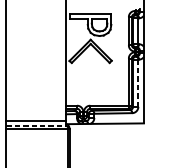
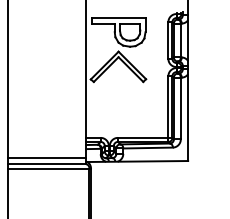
line: (138, 83) -> (180, 108), dashed -> solid
line: (36, 126) -> (47, 164), dashed -> solid

